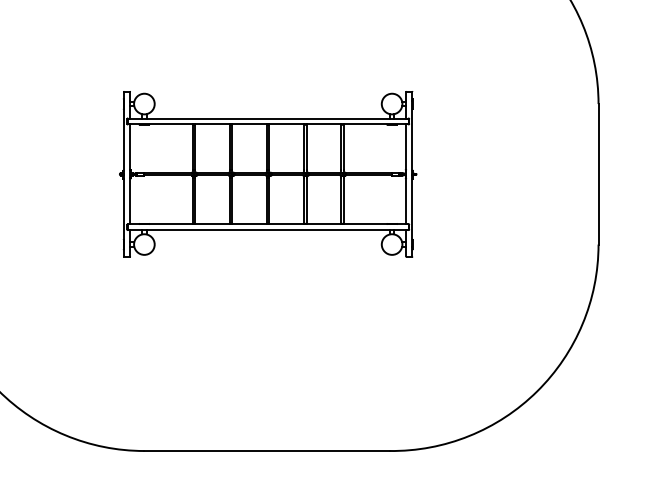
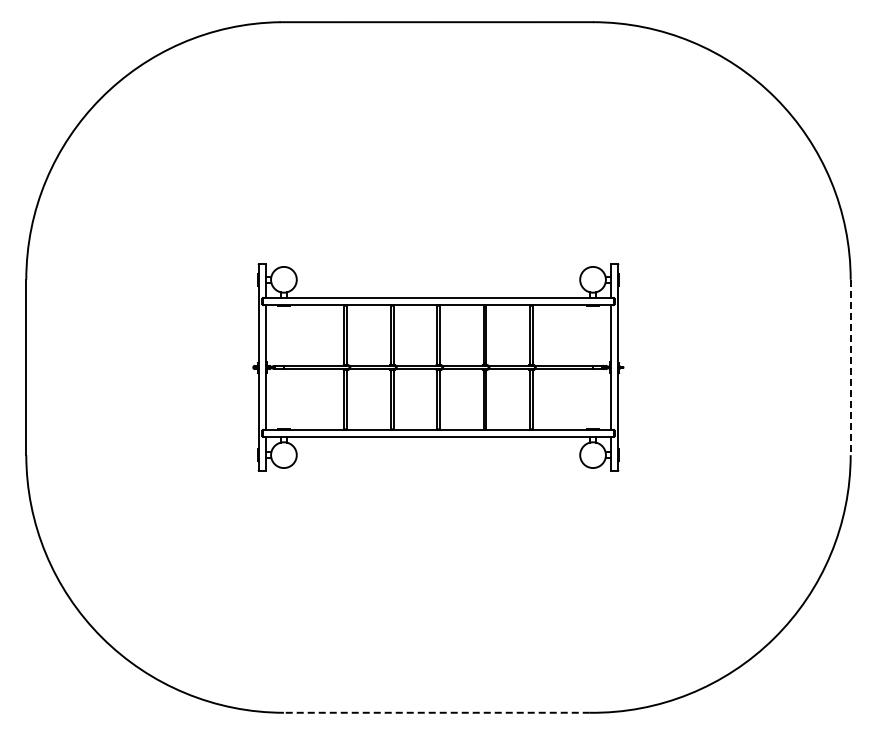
line: (598, 174) -> (850, 367), solid -> dashed
line: (266, 450) -> (436, 712), solid -> dashed

